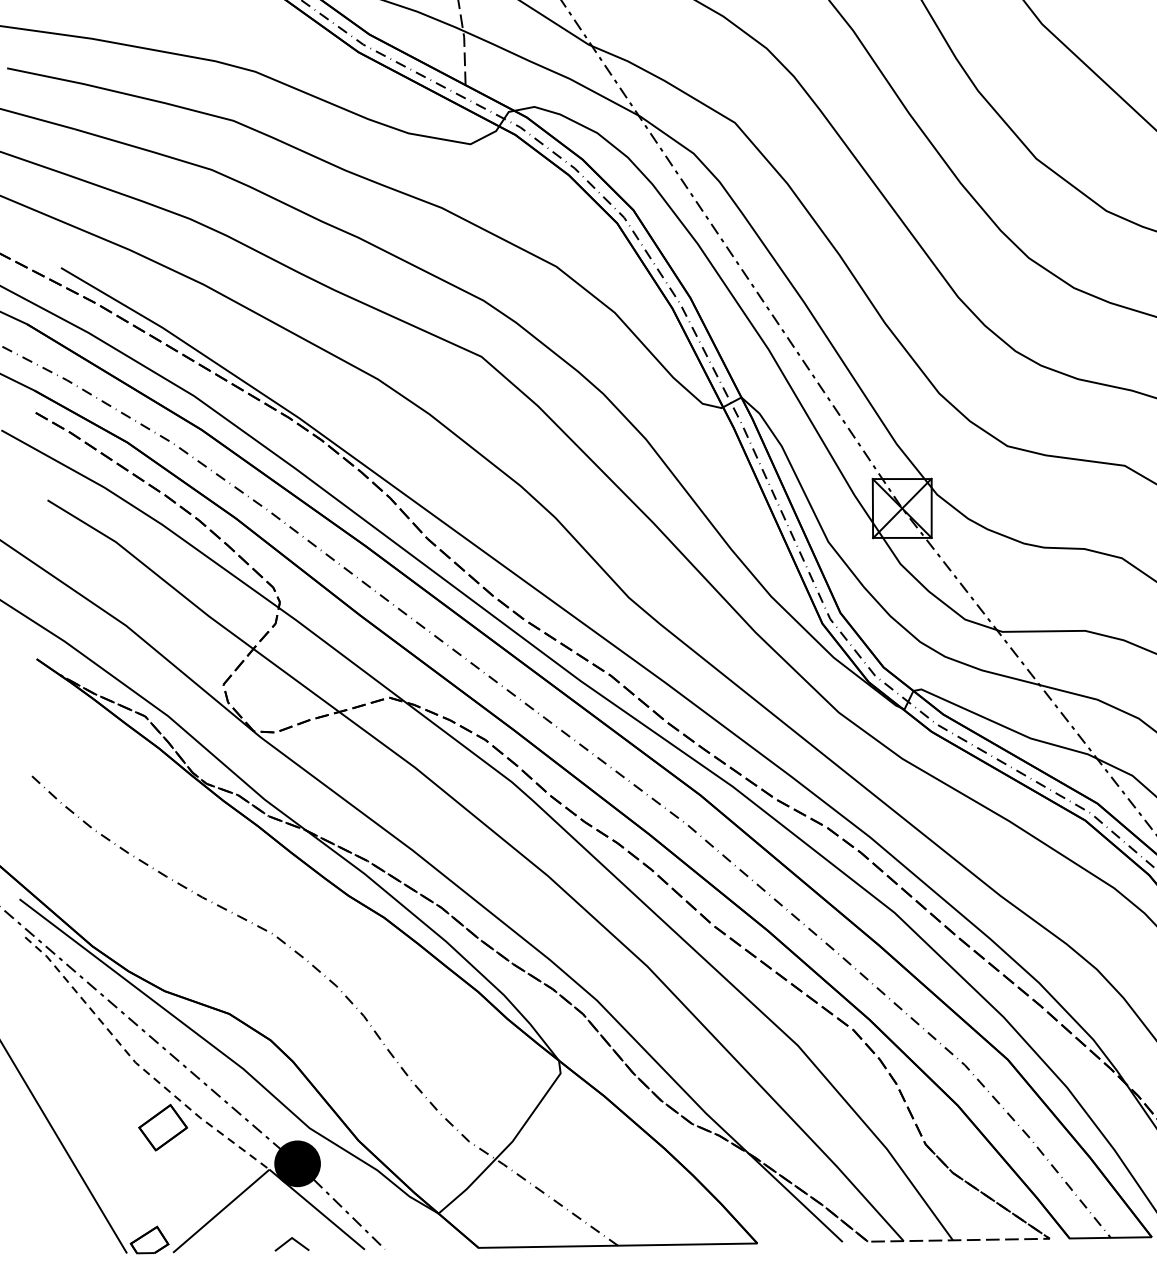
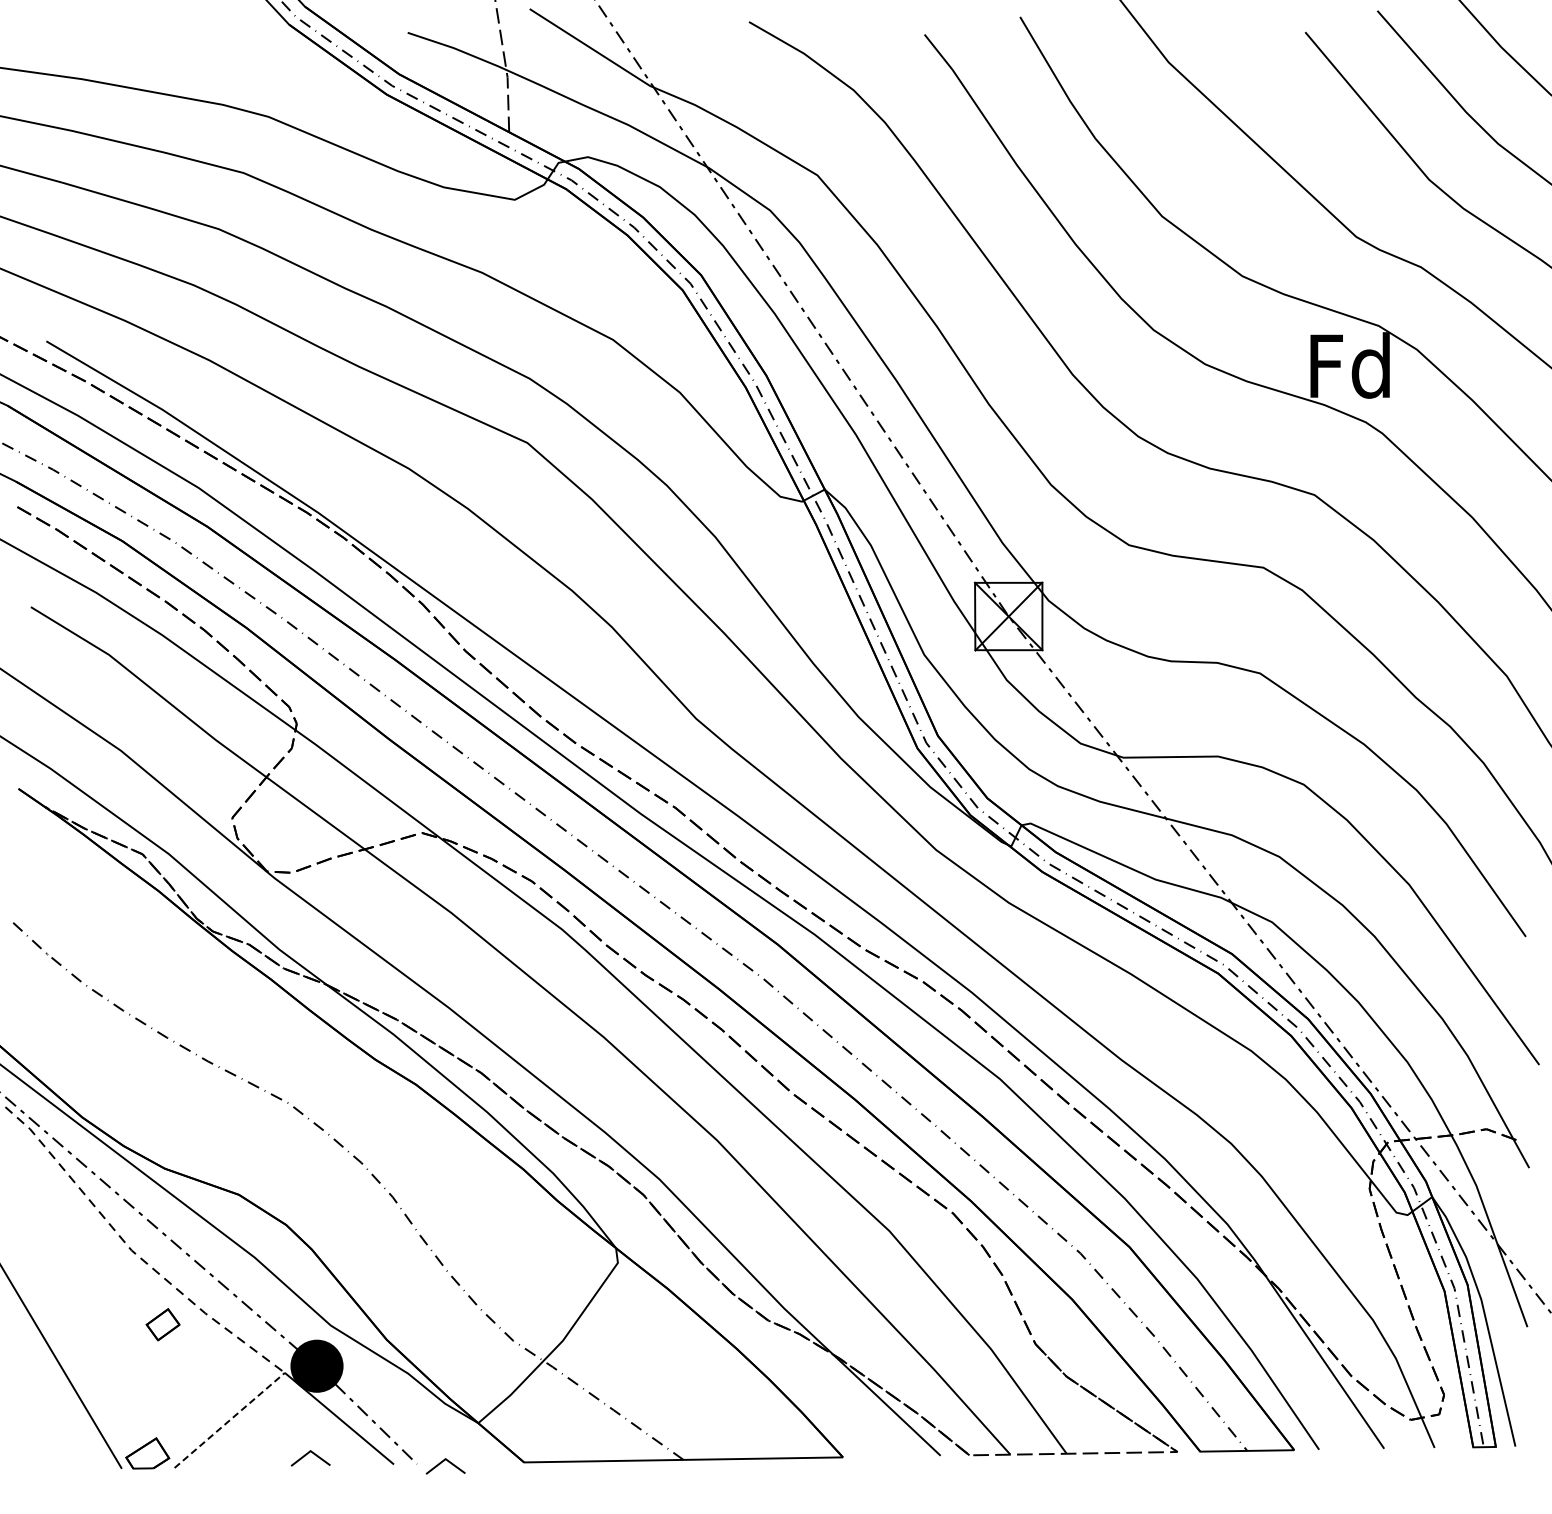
part: (162, 1127) -> (162, 1324), size x0.6
line: (221, 1211) -> (229, 1420), solid -> dashed
line: (407, 1247) -> (442, 1462), added

